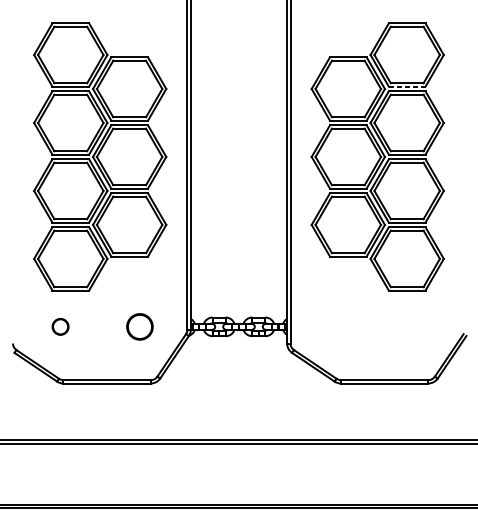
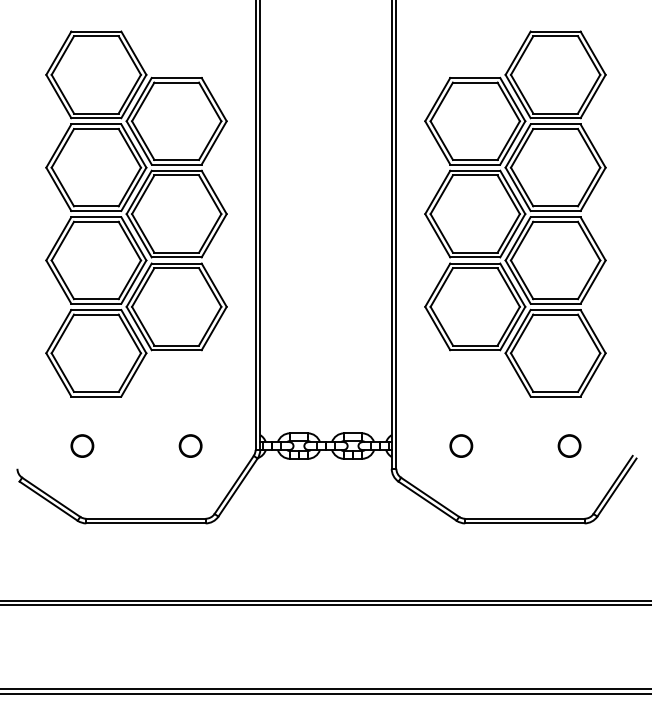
line: (407, 86) -> (556, 118), dashed -> solid
part: (139, 326) -> (190, 445), size x0.62
part: (338, 326) -> (461, 445), added
part: (417, 326) -> (569, 445), added

